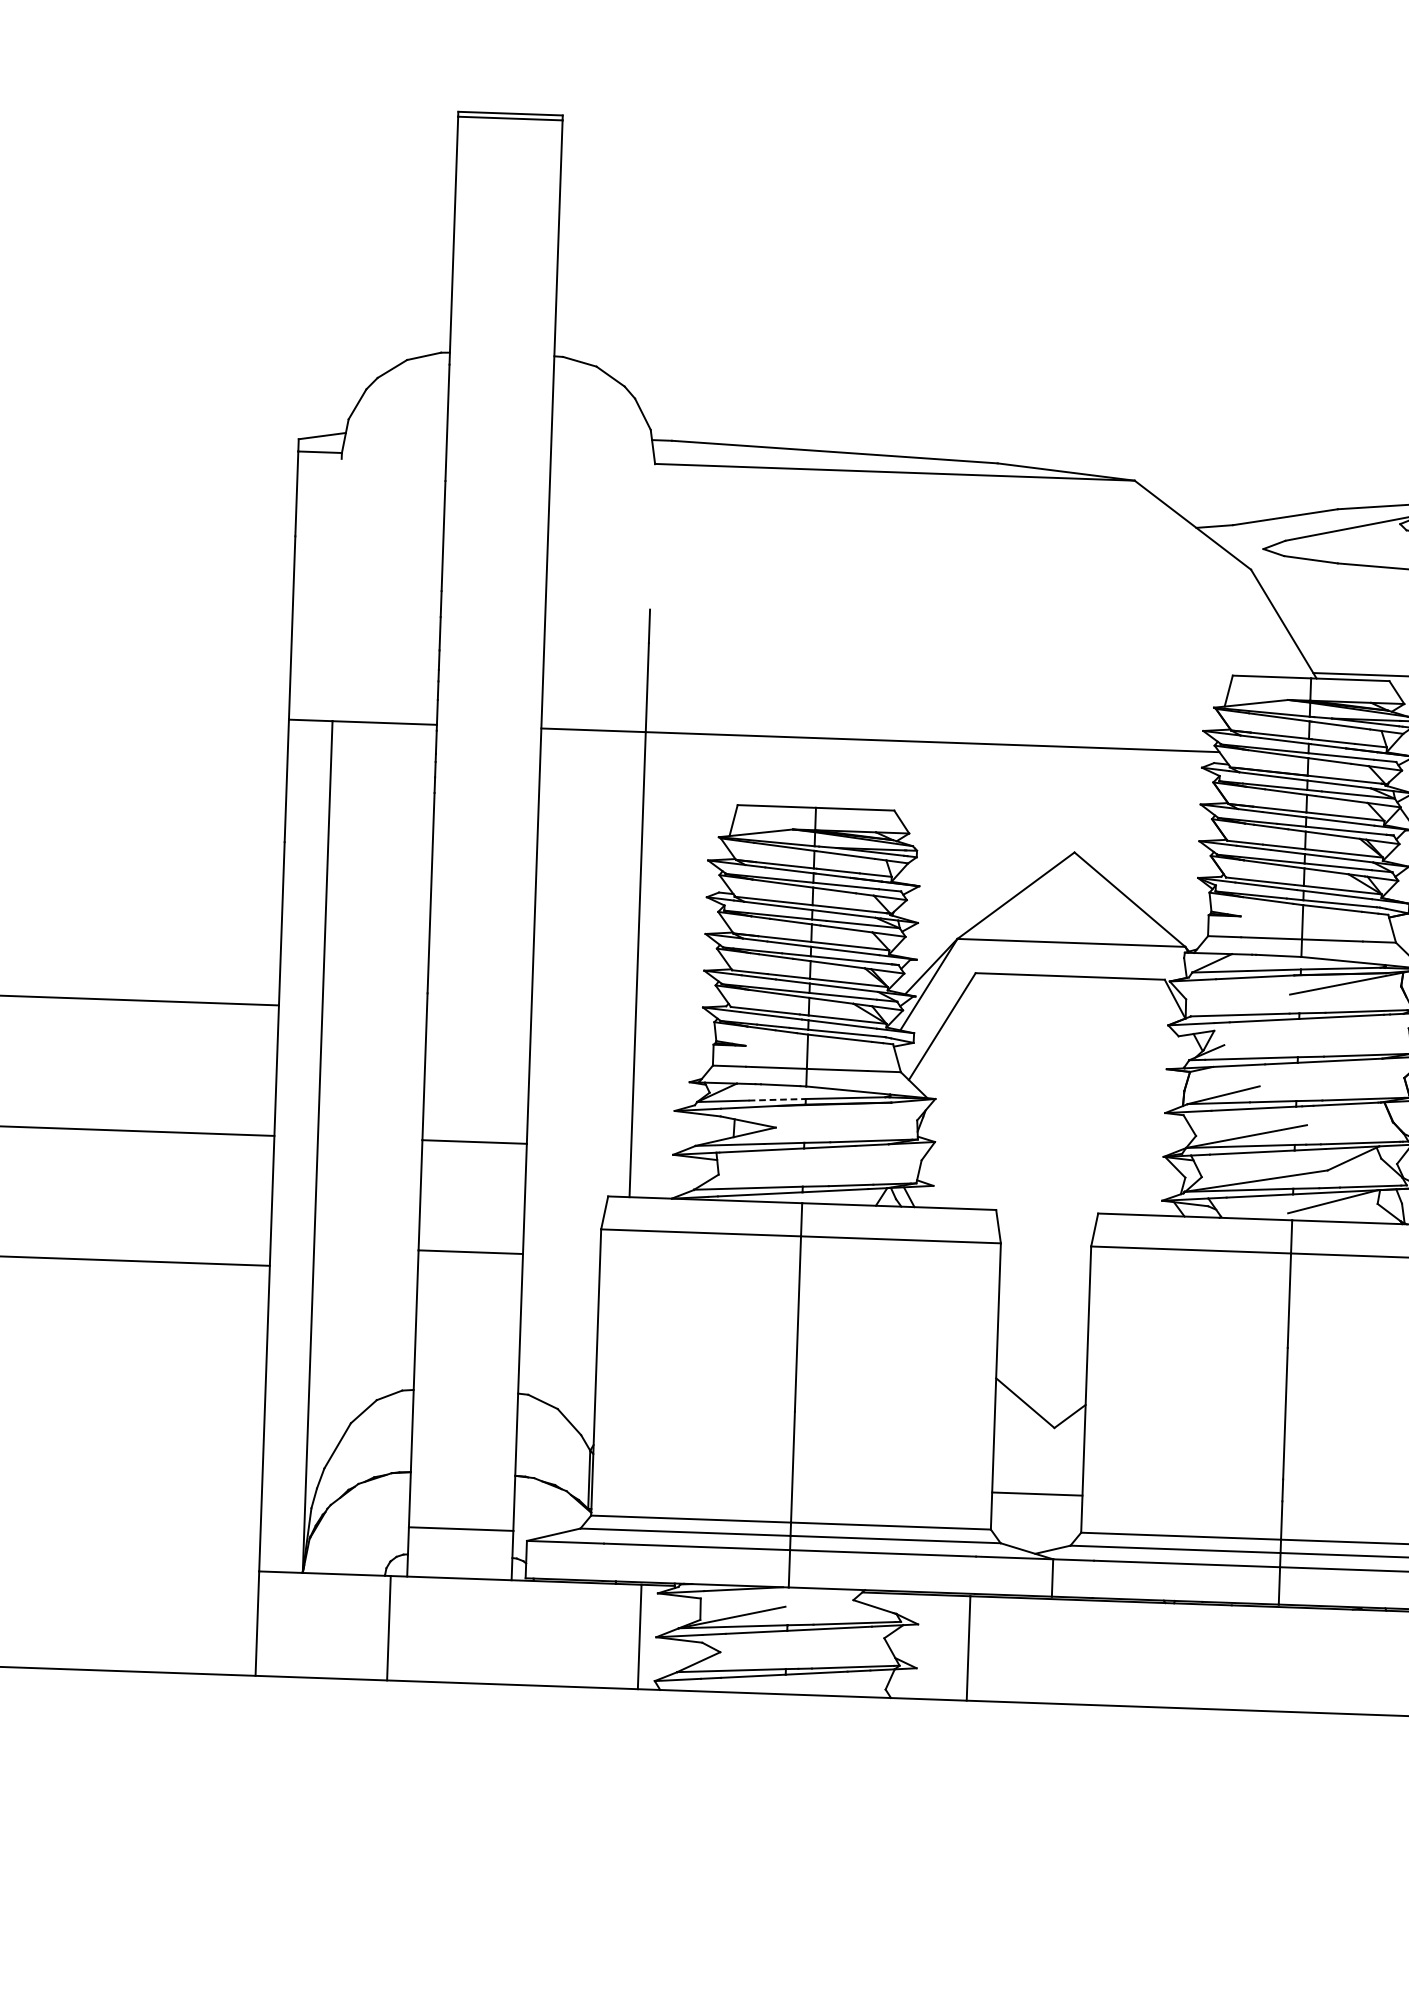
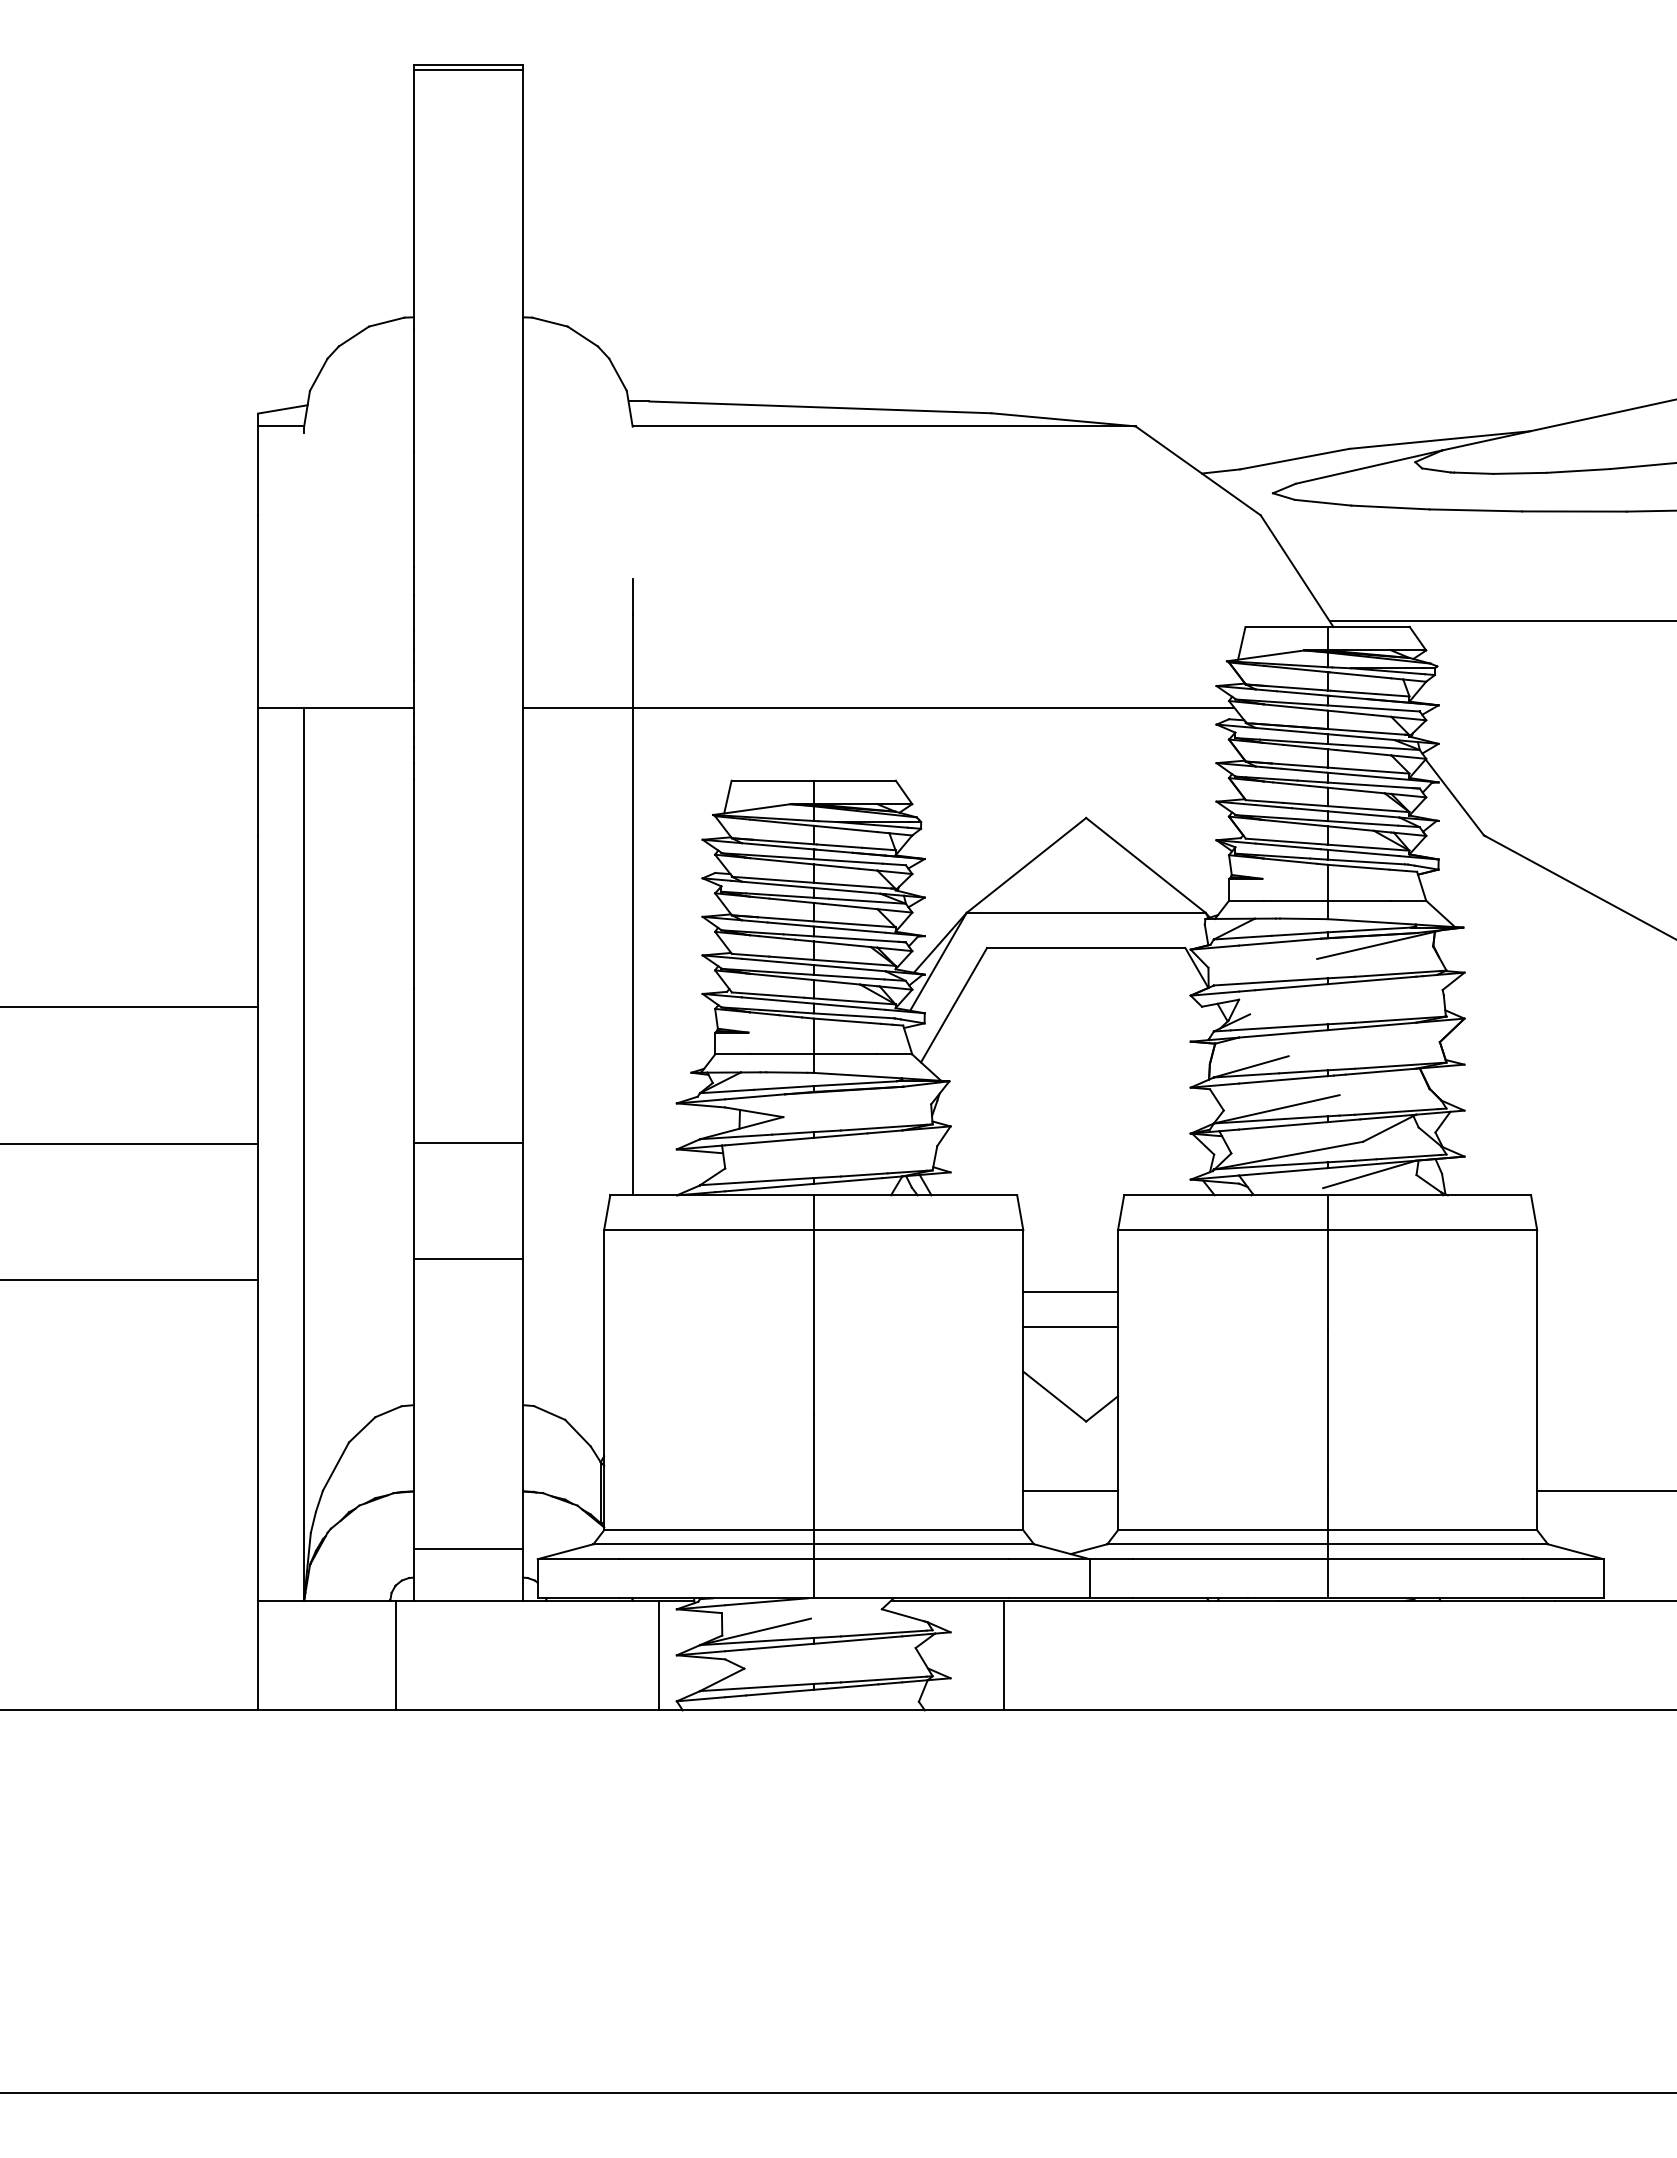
line: (776, 1099) -> (783, 1087), dashed -> solid
line: (1043, 1303) -> (1070, 1291), added
line: (1042, 1336) -> (1070, 1326), added

